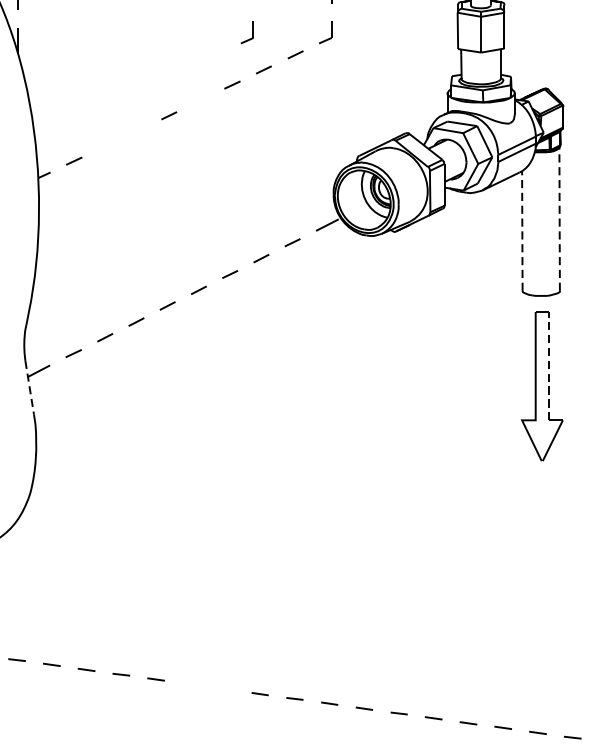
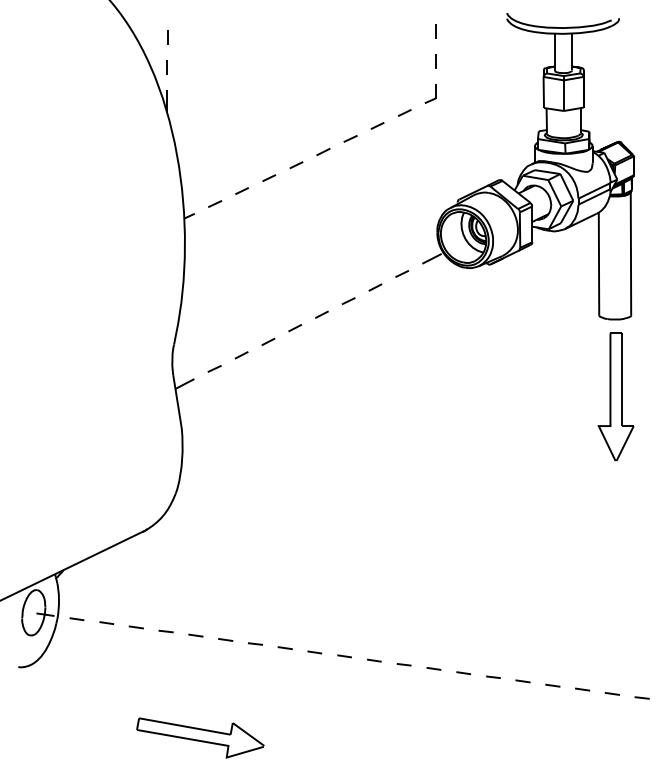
part: (247, 32) -> (363, 93), removed
line: (200, 99) -> (323, 151), added
line: (137, 130) -> (269, 177), added
line: (105, 145) -> (241, 190), added
line: (559, 218) -> (630, 253), dashed -> solid
line: (522, 230) -> (599, 263), dashed -> solid
line: (549, 365) -> (622, 379), dashed -> solid
line: (30, 388) -> (177, 398), dashed -> solid
line: (190, 684) -> (314, 652), added
line: (225, 689) -> (344, 656), added

